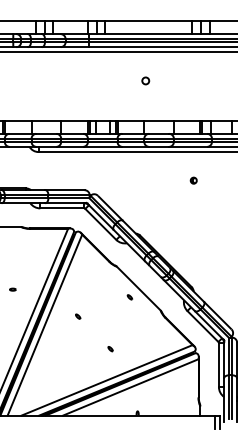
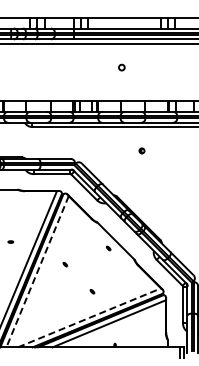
part: (193, 180) -> (141, 150), moved
line: (44, 324) -> (37, 271), solid -> dashed
line: (108, 379) -> (90, 317), solid -> dashed

